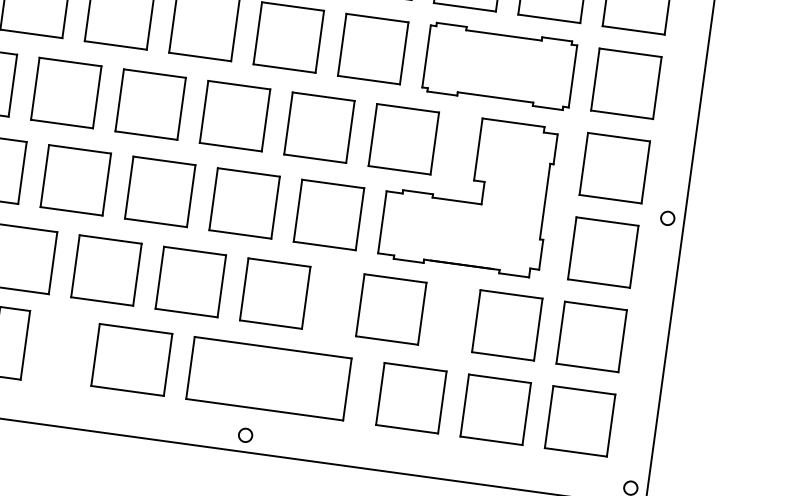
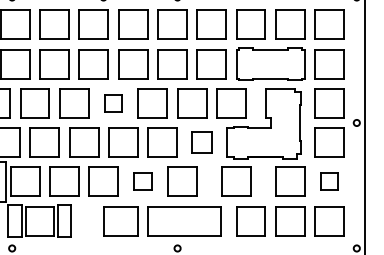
part: (150, 104) -> (113, 103), size x0.6
part: (328, 214) -> (201, 142), size x0.7
part: (189, 281) -> (142, 181), size x0.6
part: (591, 336) -> (329, 181), size x0.6

